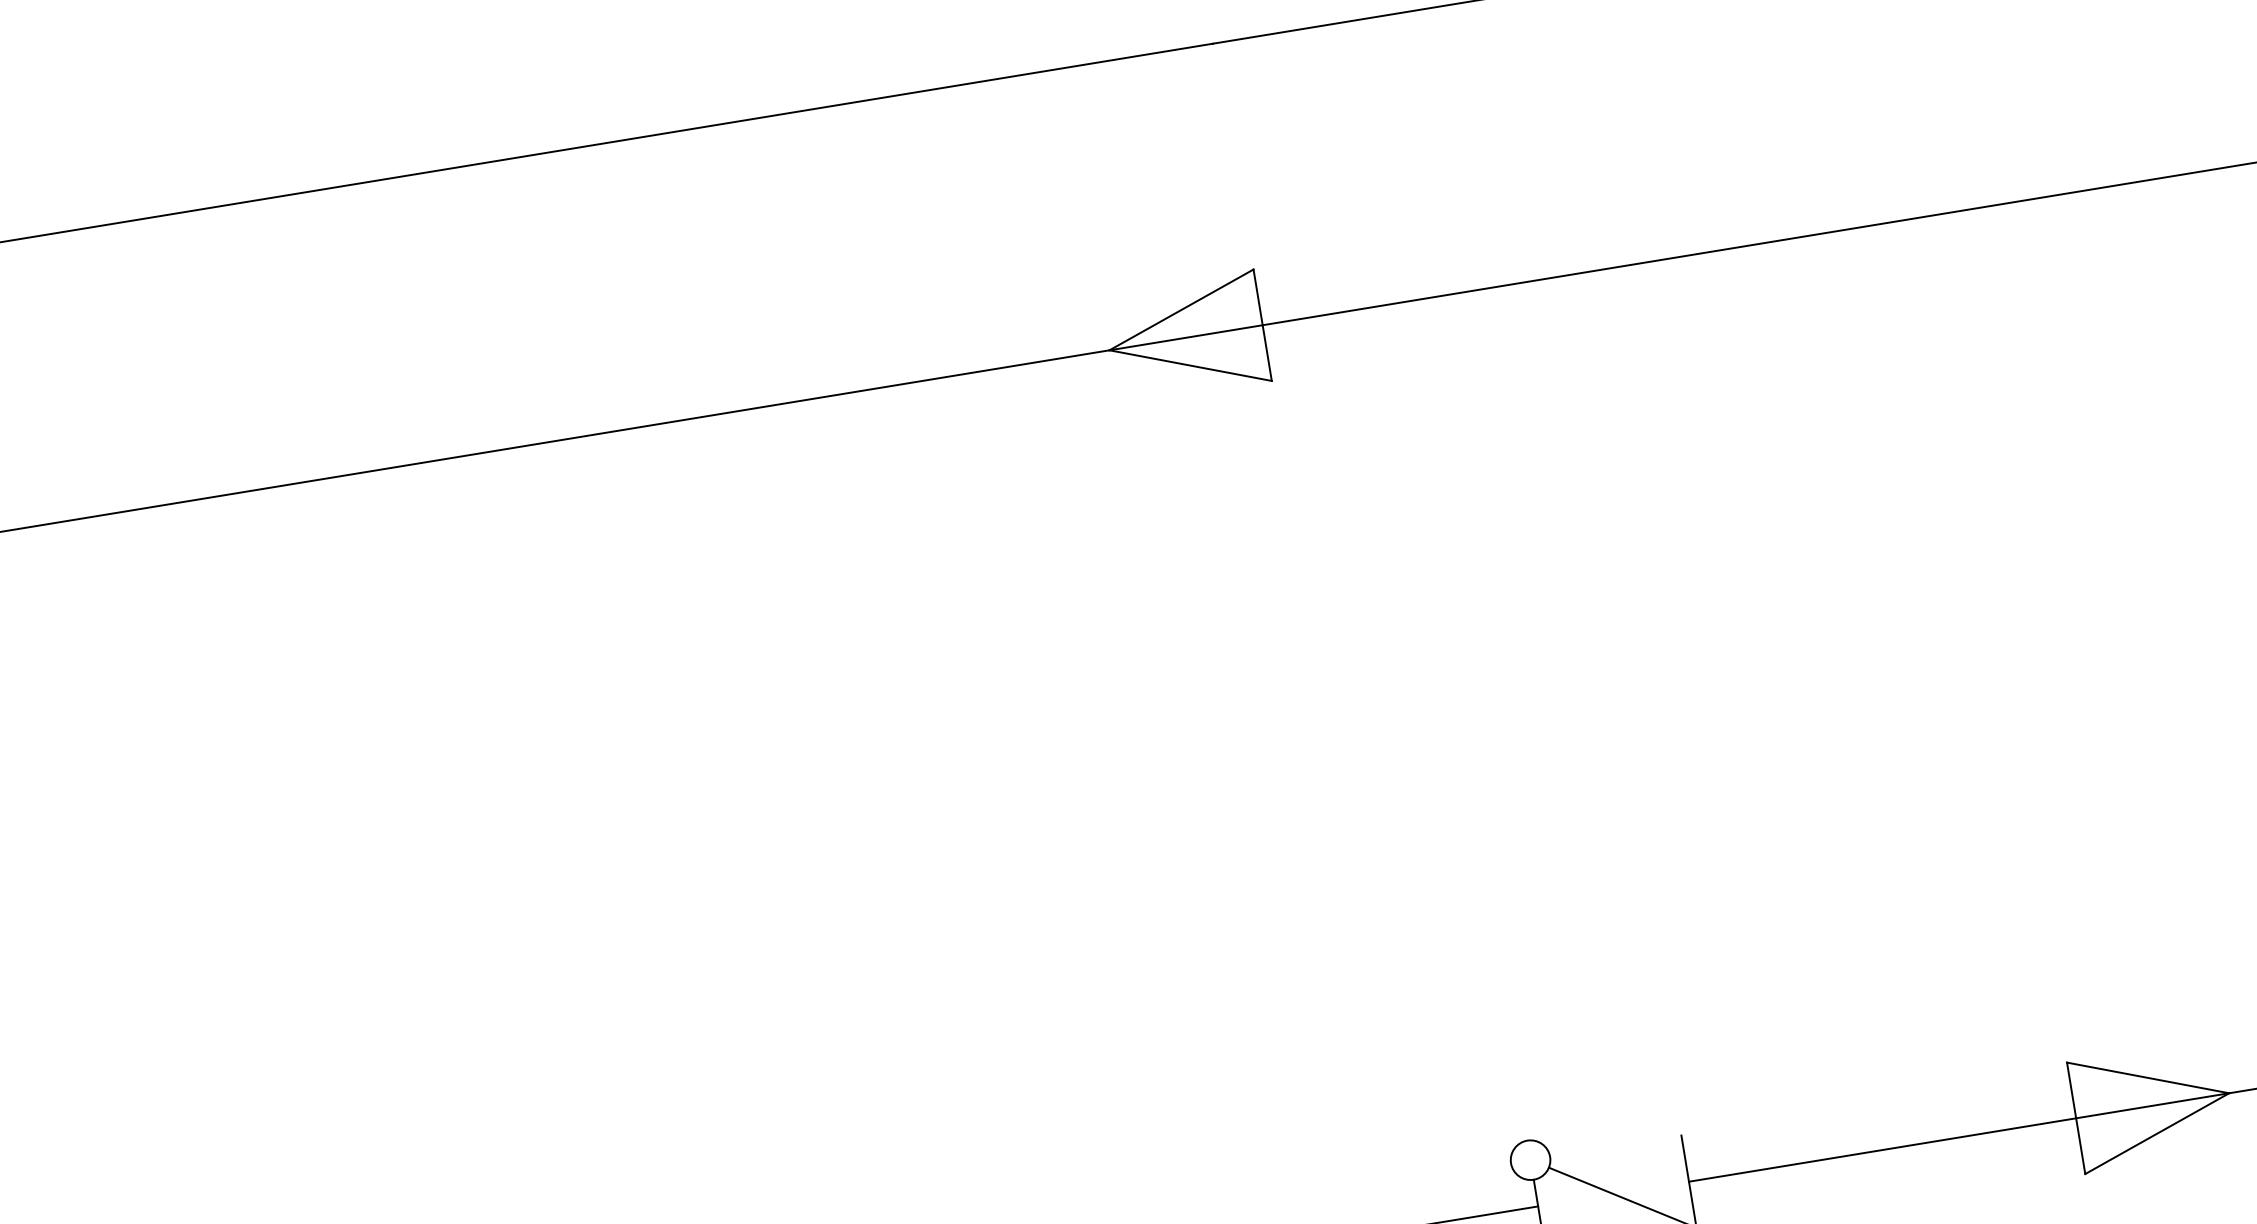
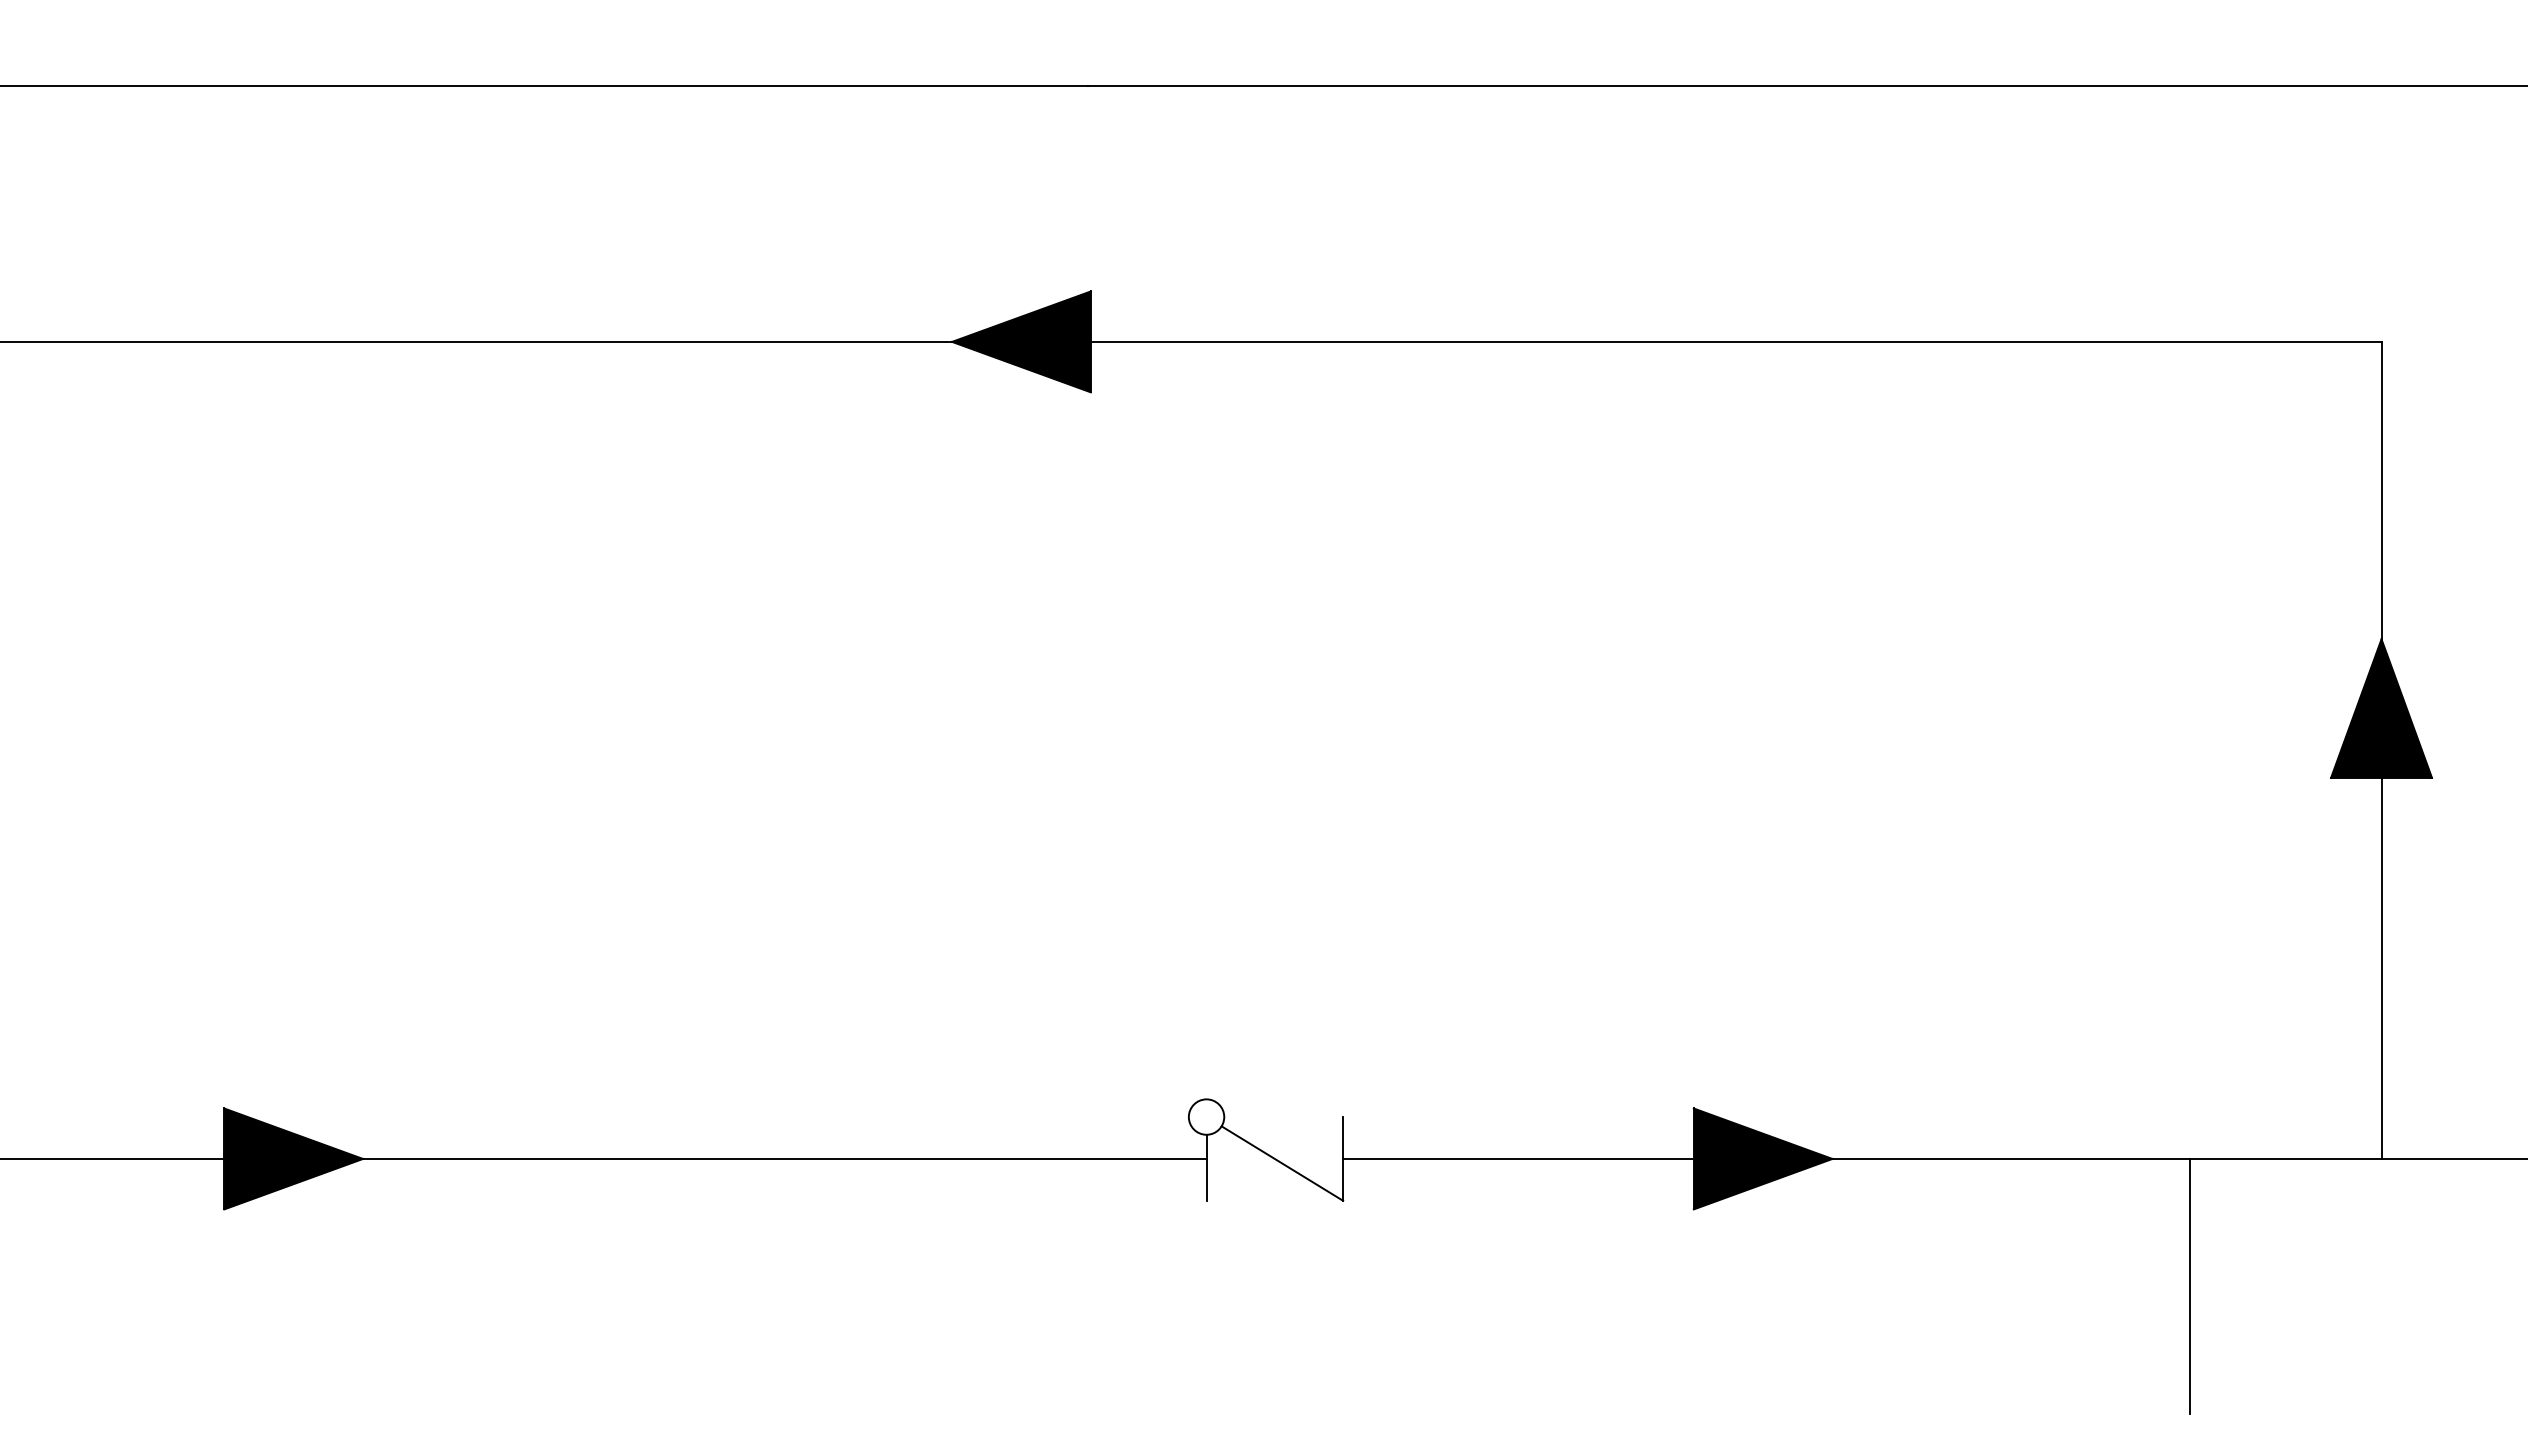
fill: (1186, 337) -> (1021, 341), added
fill: (2151, 1105) -> (1762, 1158), added

